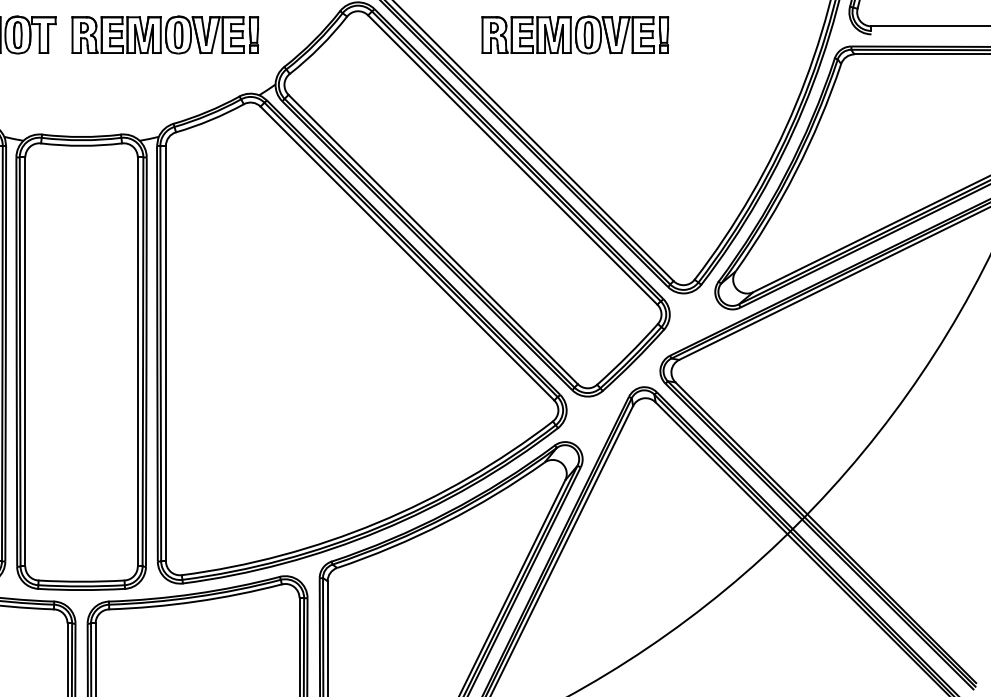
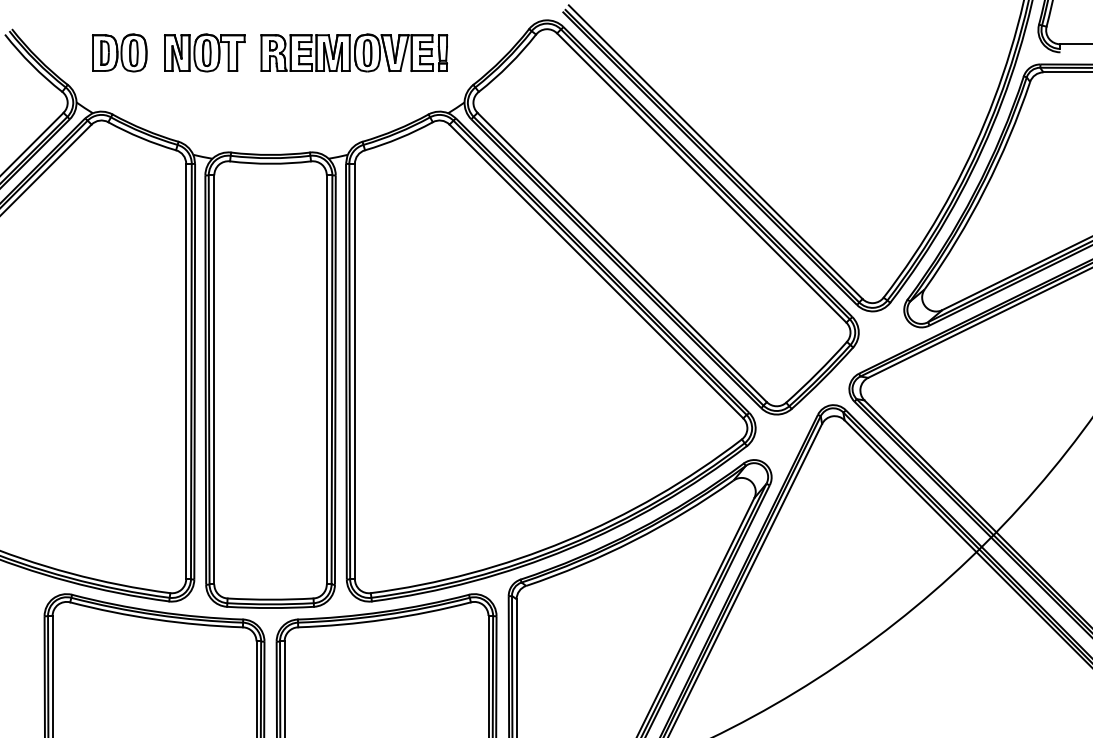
part: (575, 34) -> (764, 52), removed

